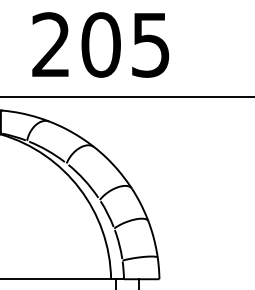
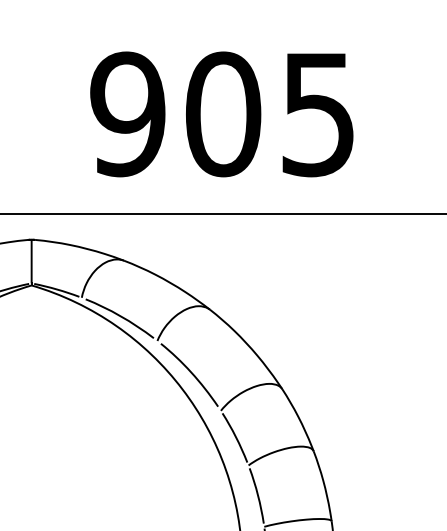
text: (50, 44) -> (126, 113), 205 -> 905

